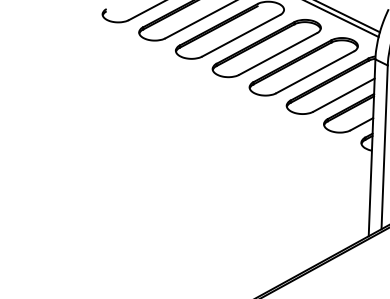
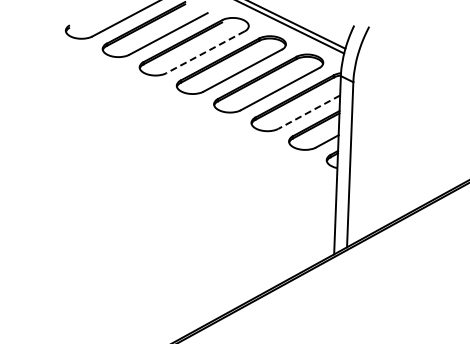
line: (241, 36) -> (205, 52), solid -> dashed
line: (343, 95) -> (308, 112), solid -> dashed

